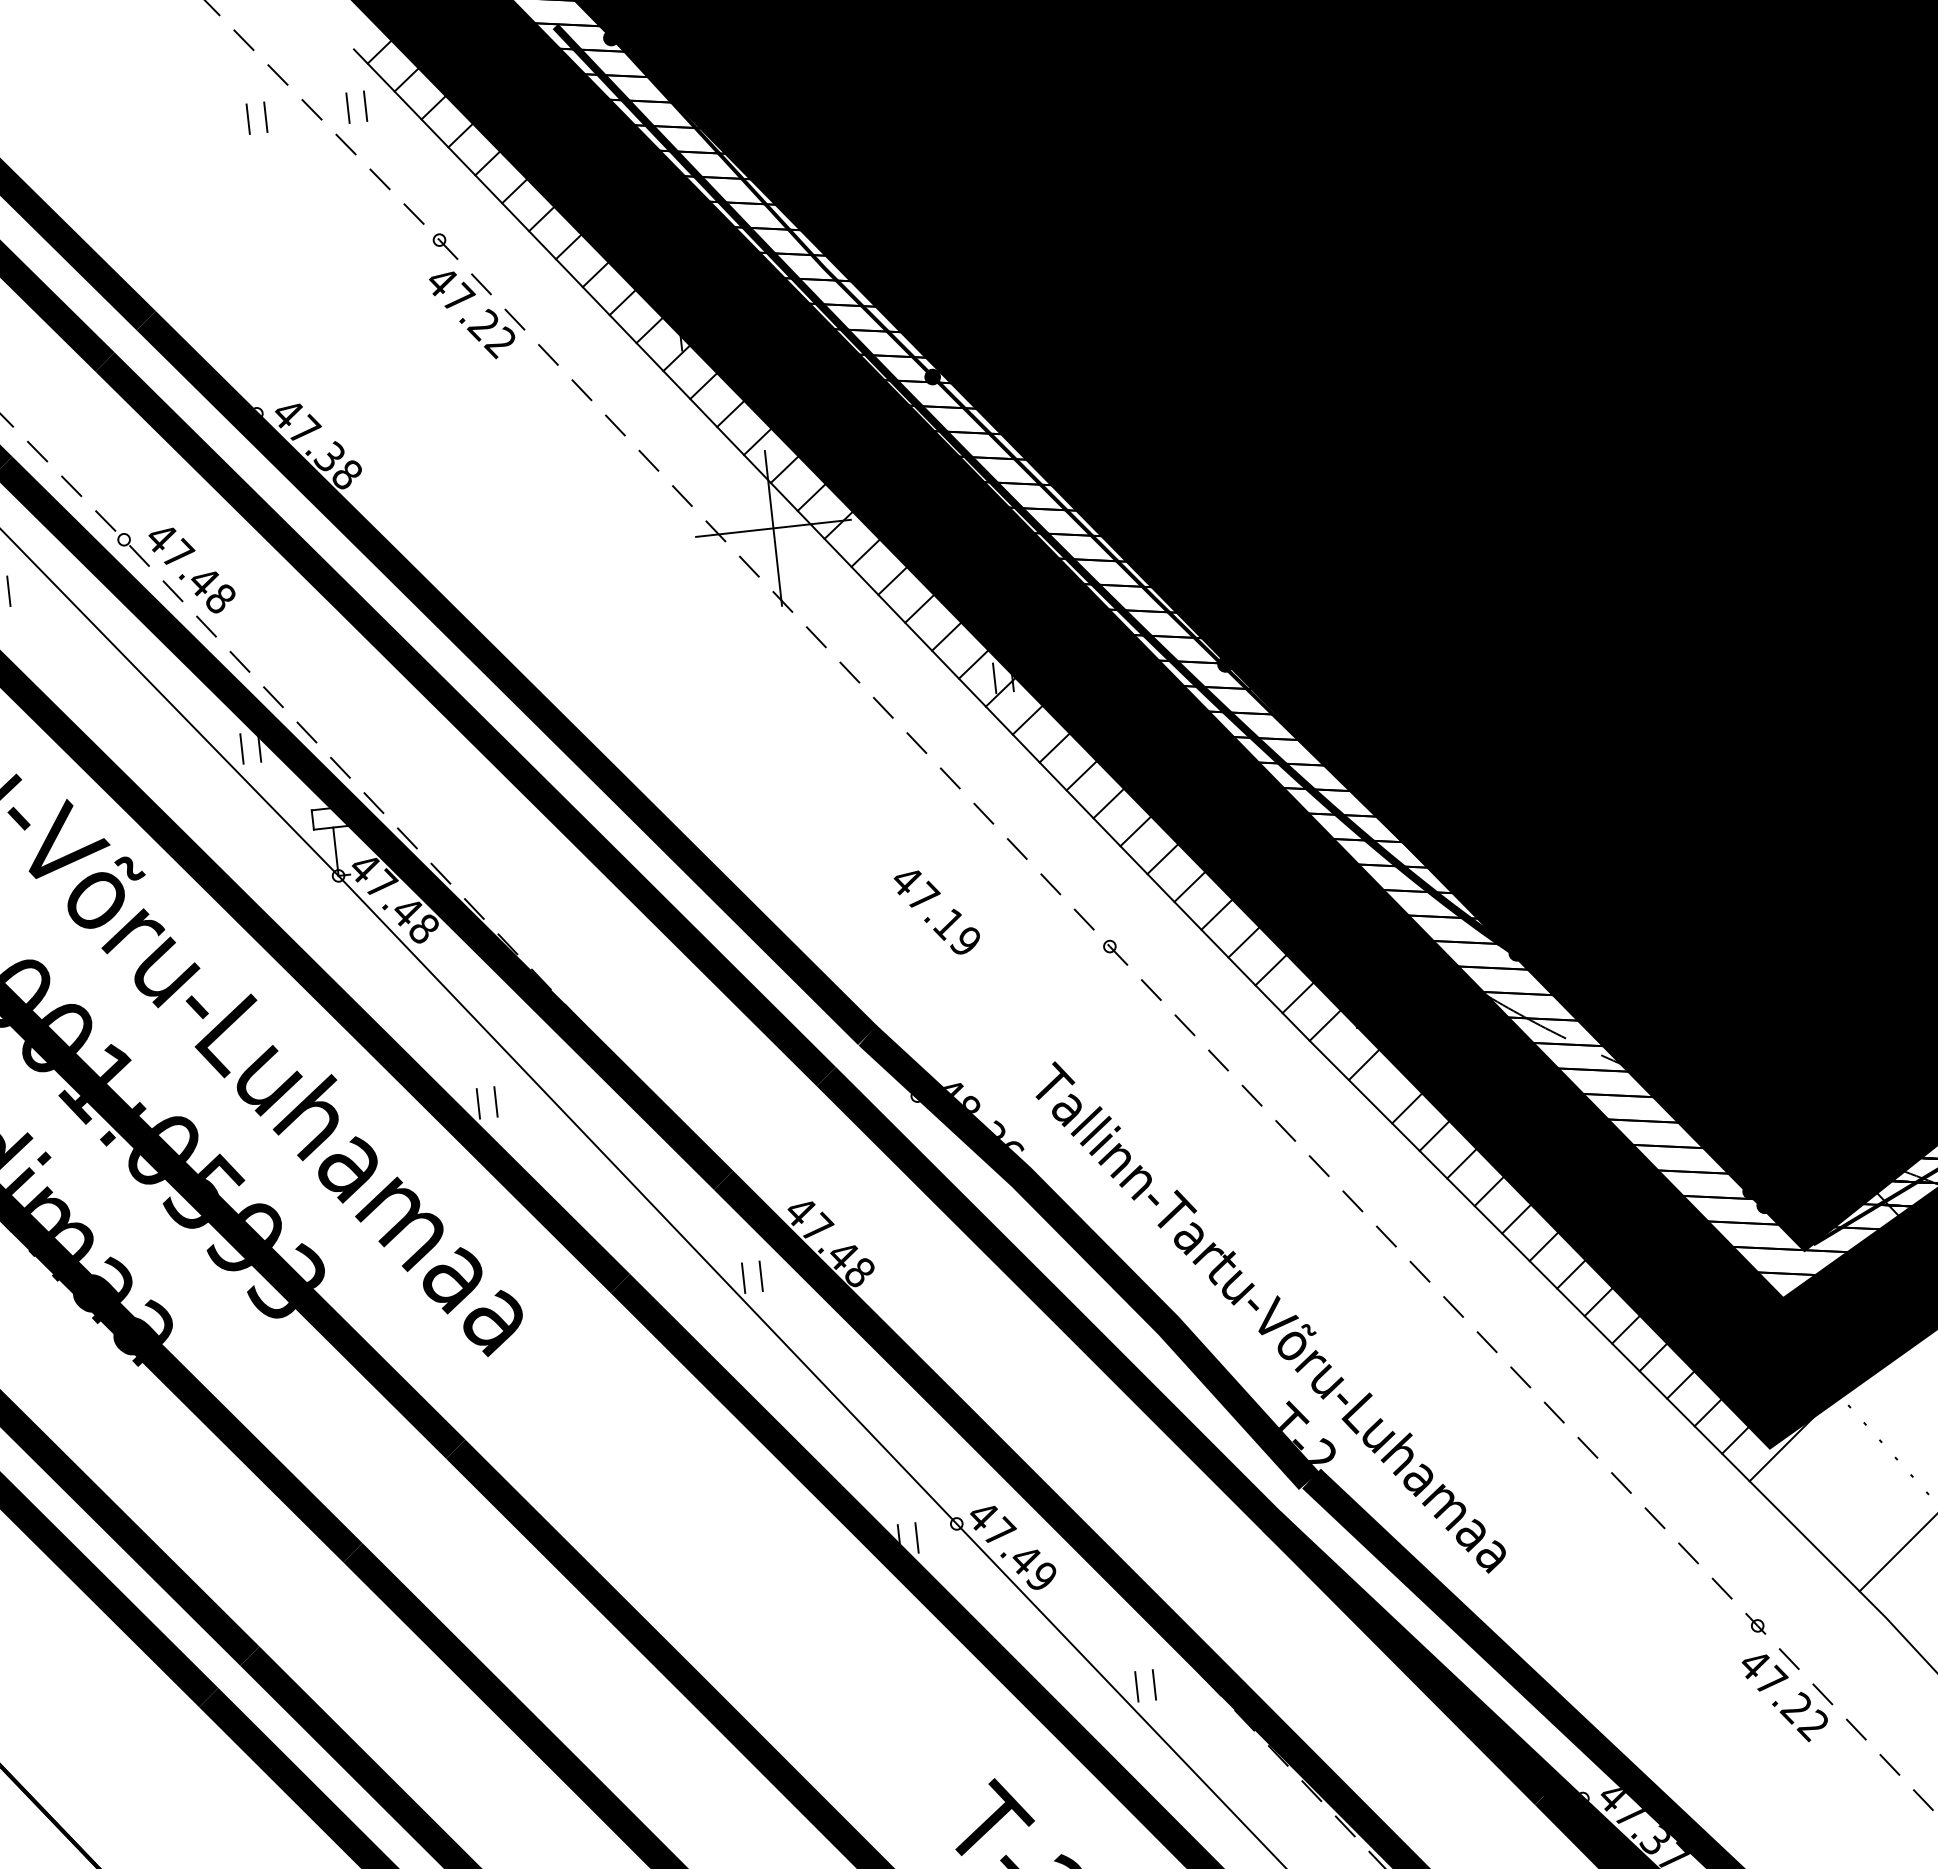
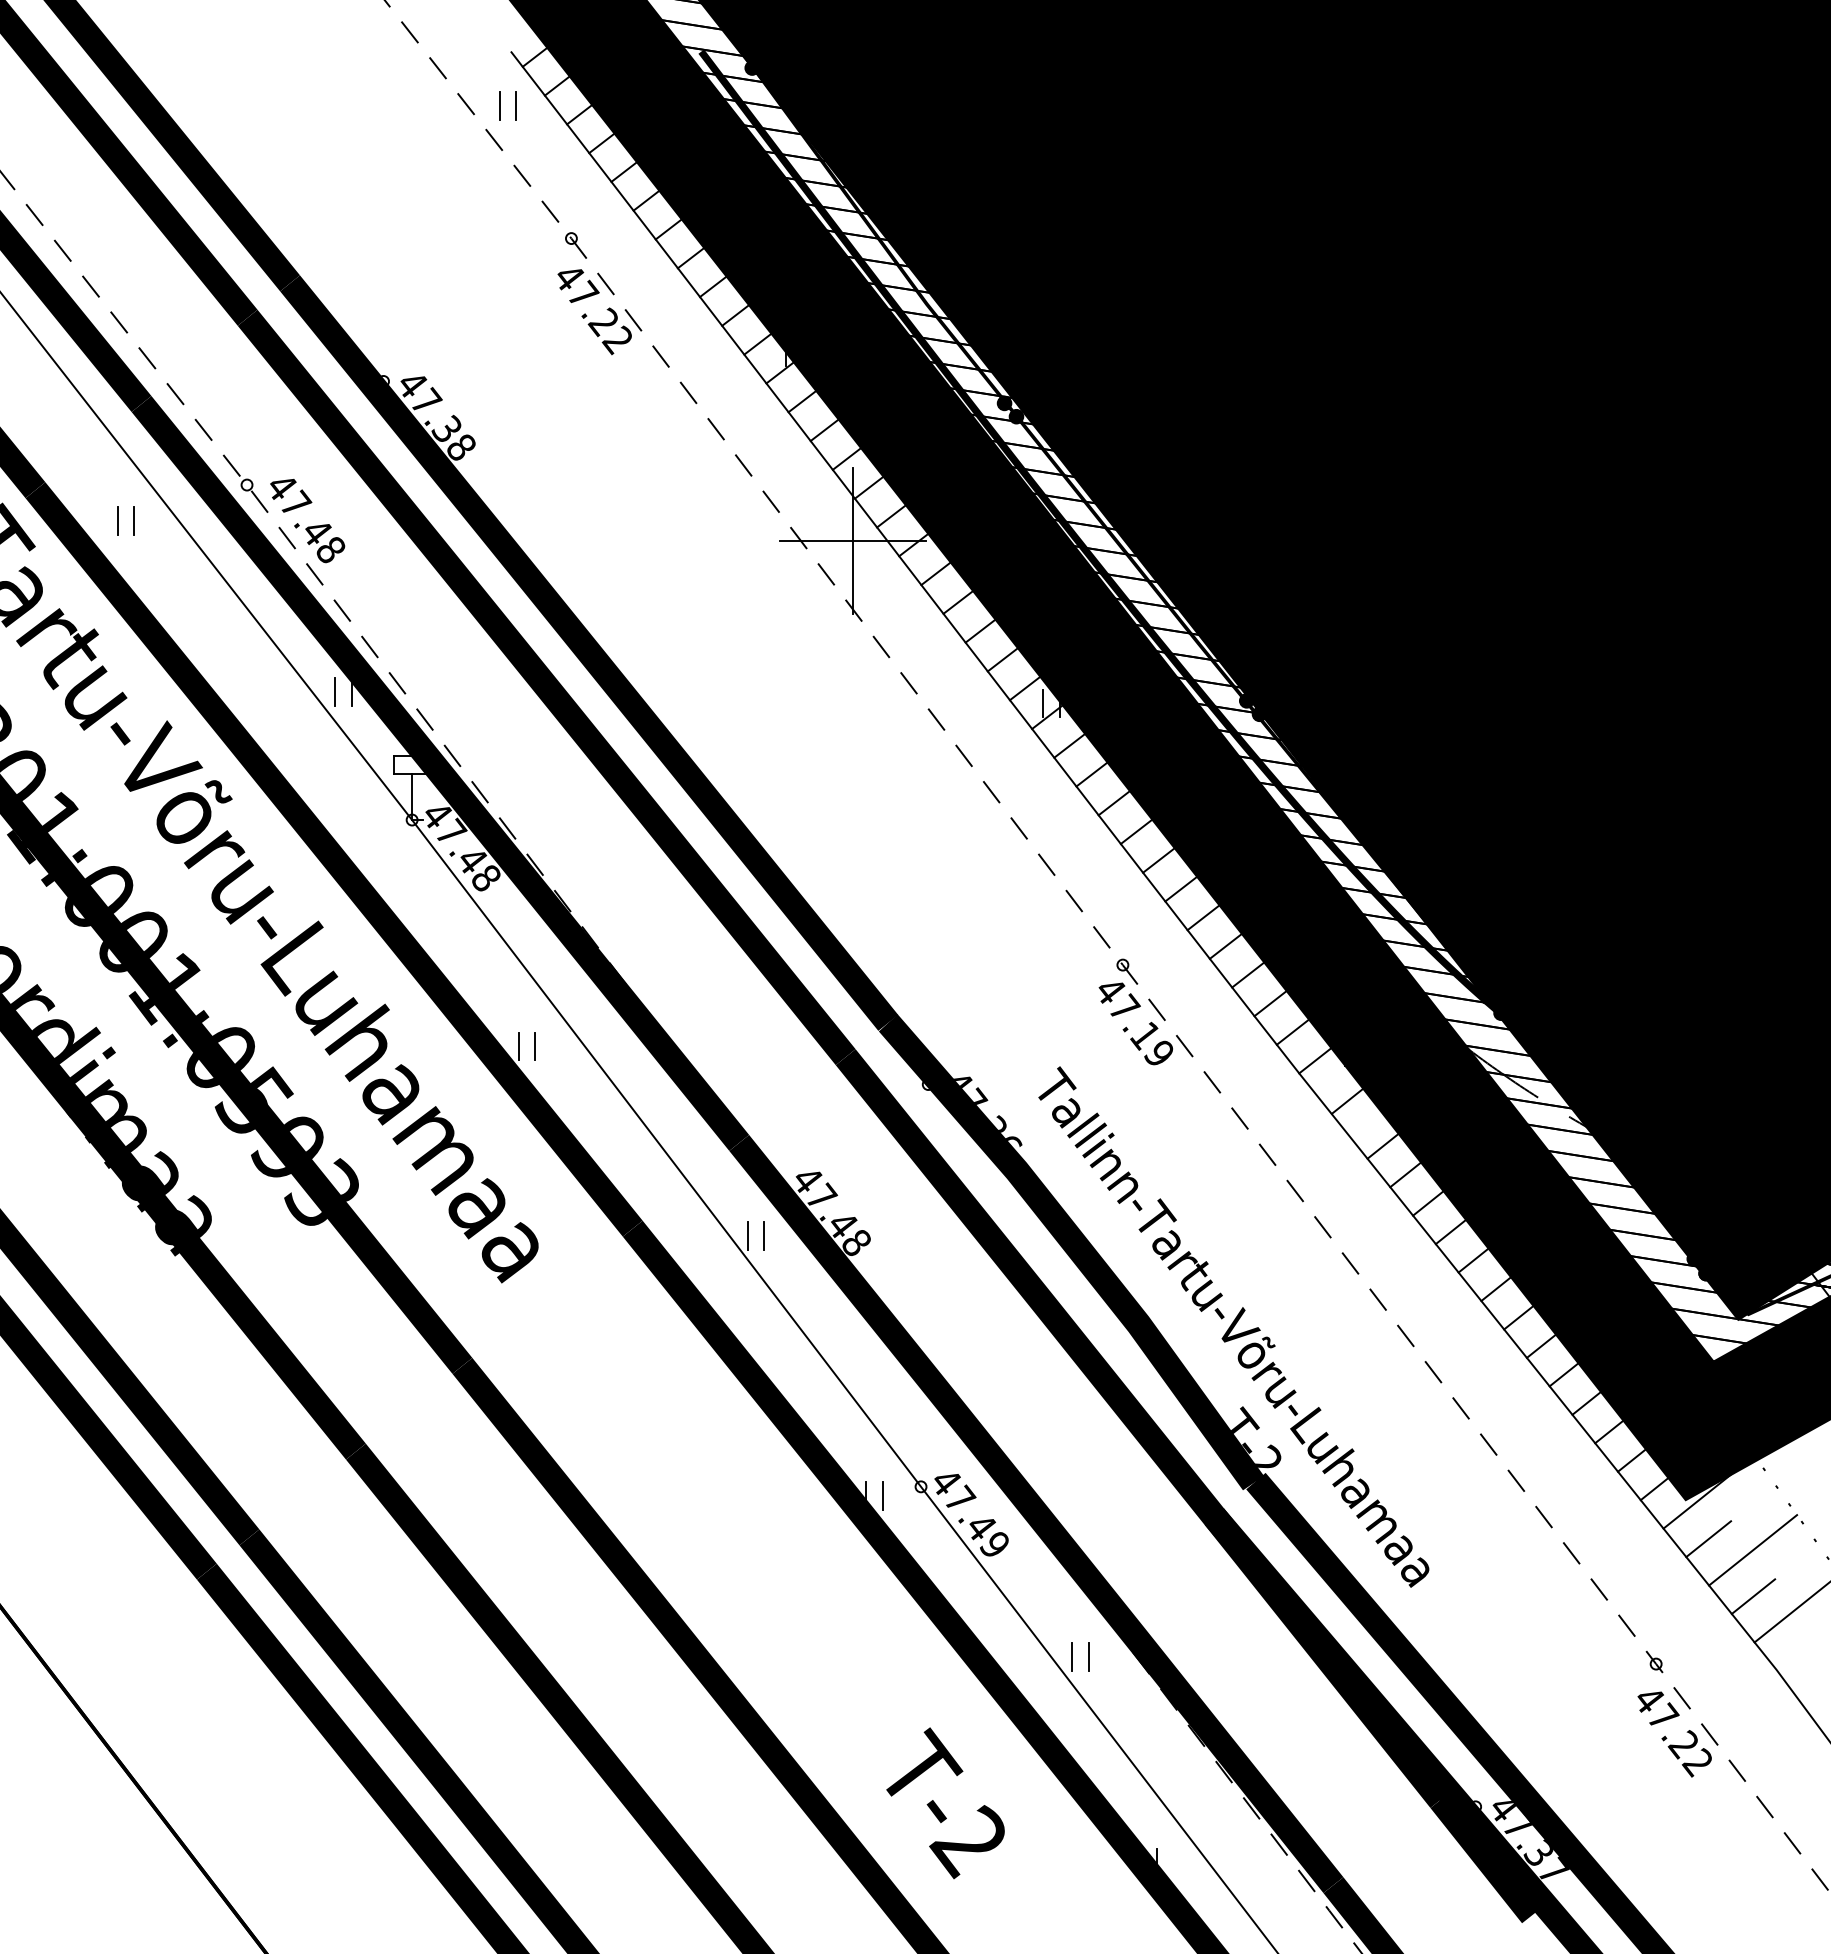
part: (248, 118) -> (406, 105), removed
fill: (918, 364) -> (1004, 403), added
fill: (1210, 651) -> (1246, 700), added
text: (937, 912) -> (1135, 1023), moved
text: (973, 1102) -> (979, 1096), 48.36 -> 47.36
line: (1798, 1487) -> (1708, 1539), added
line: (1847, 1493) -> (1753, 1550), added
line: (1853, 1542) -> (1753, 1596), added

